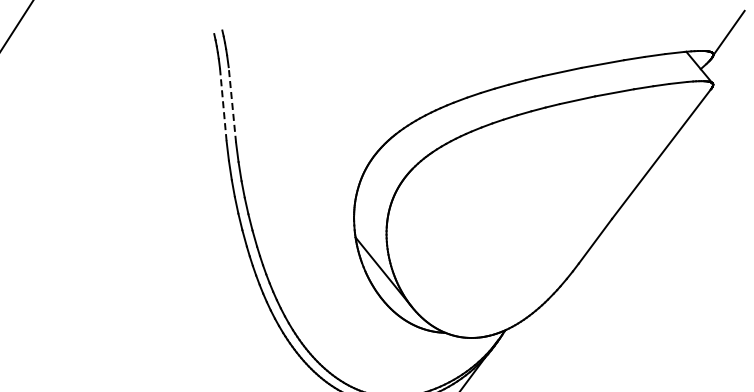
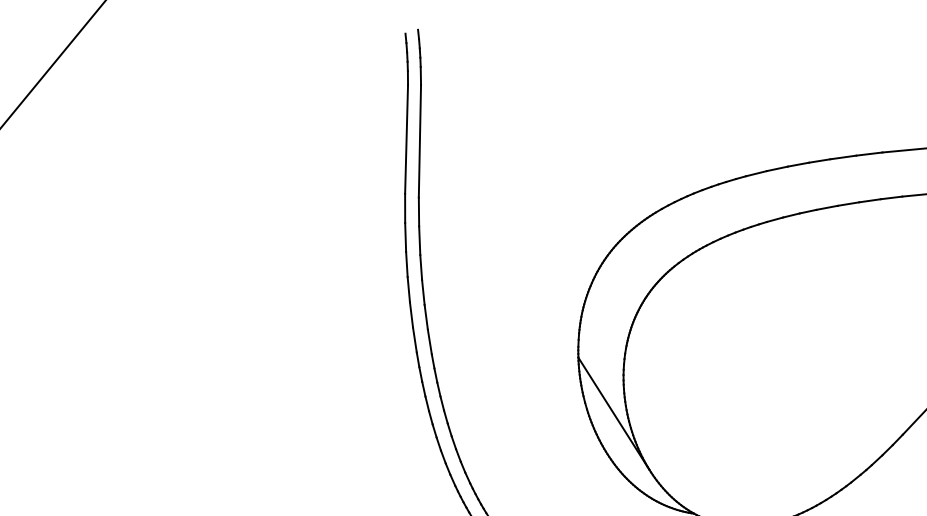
line: (223, 104) -> (406, 139), dashed -> solid
line: (232, 104) -> (420, 140), dashed -> solid

